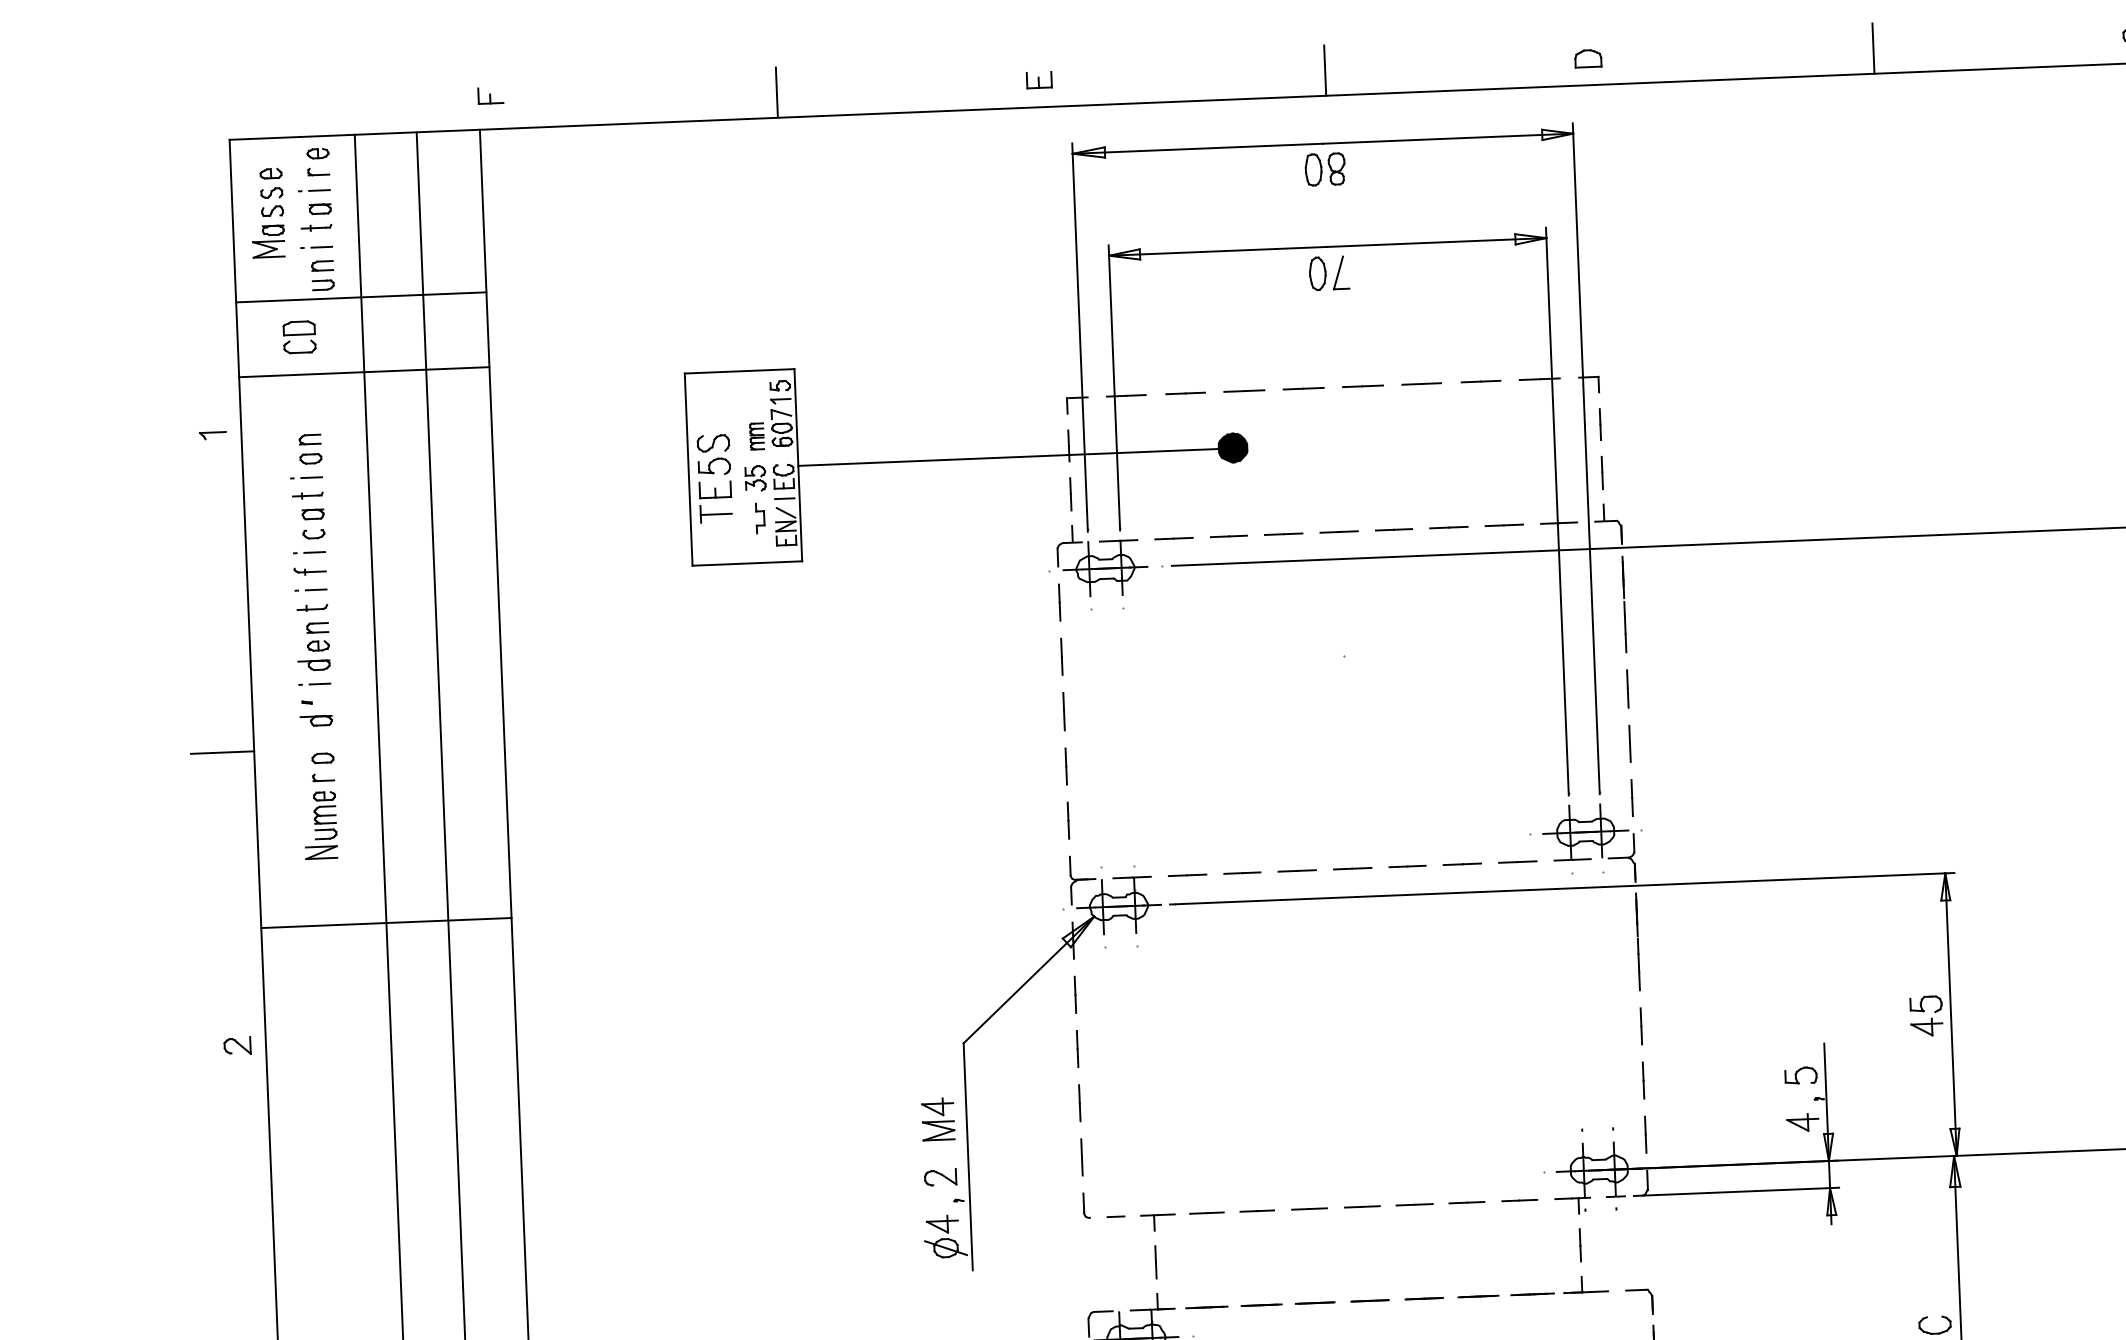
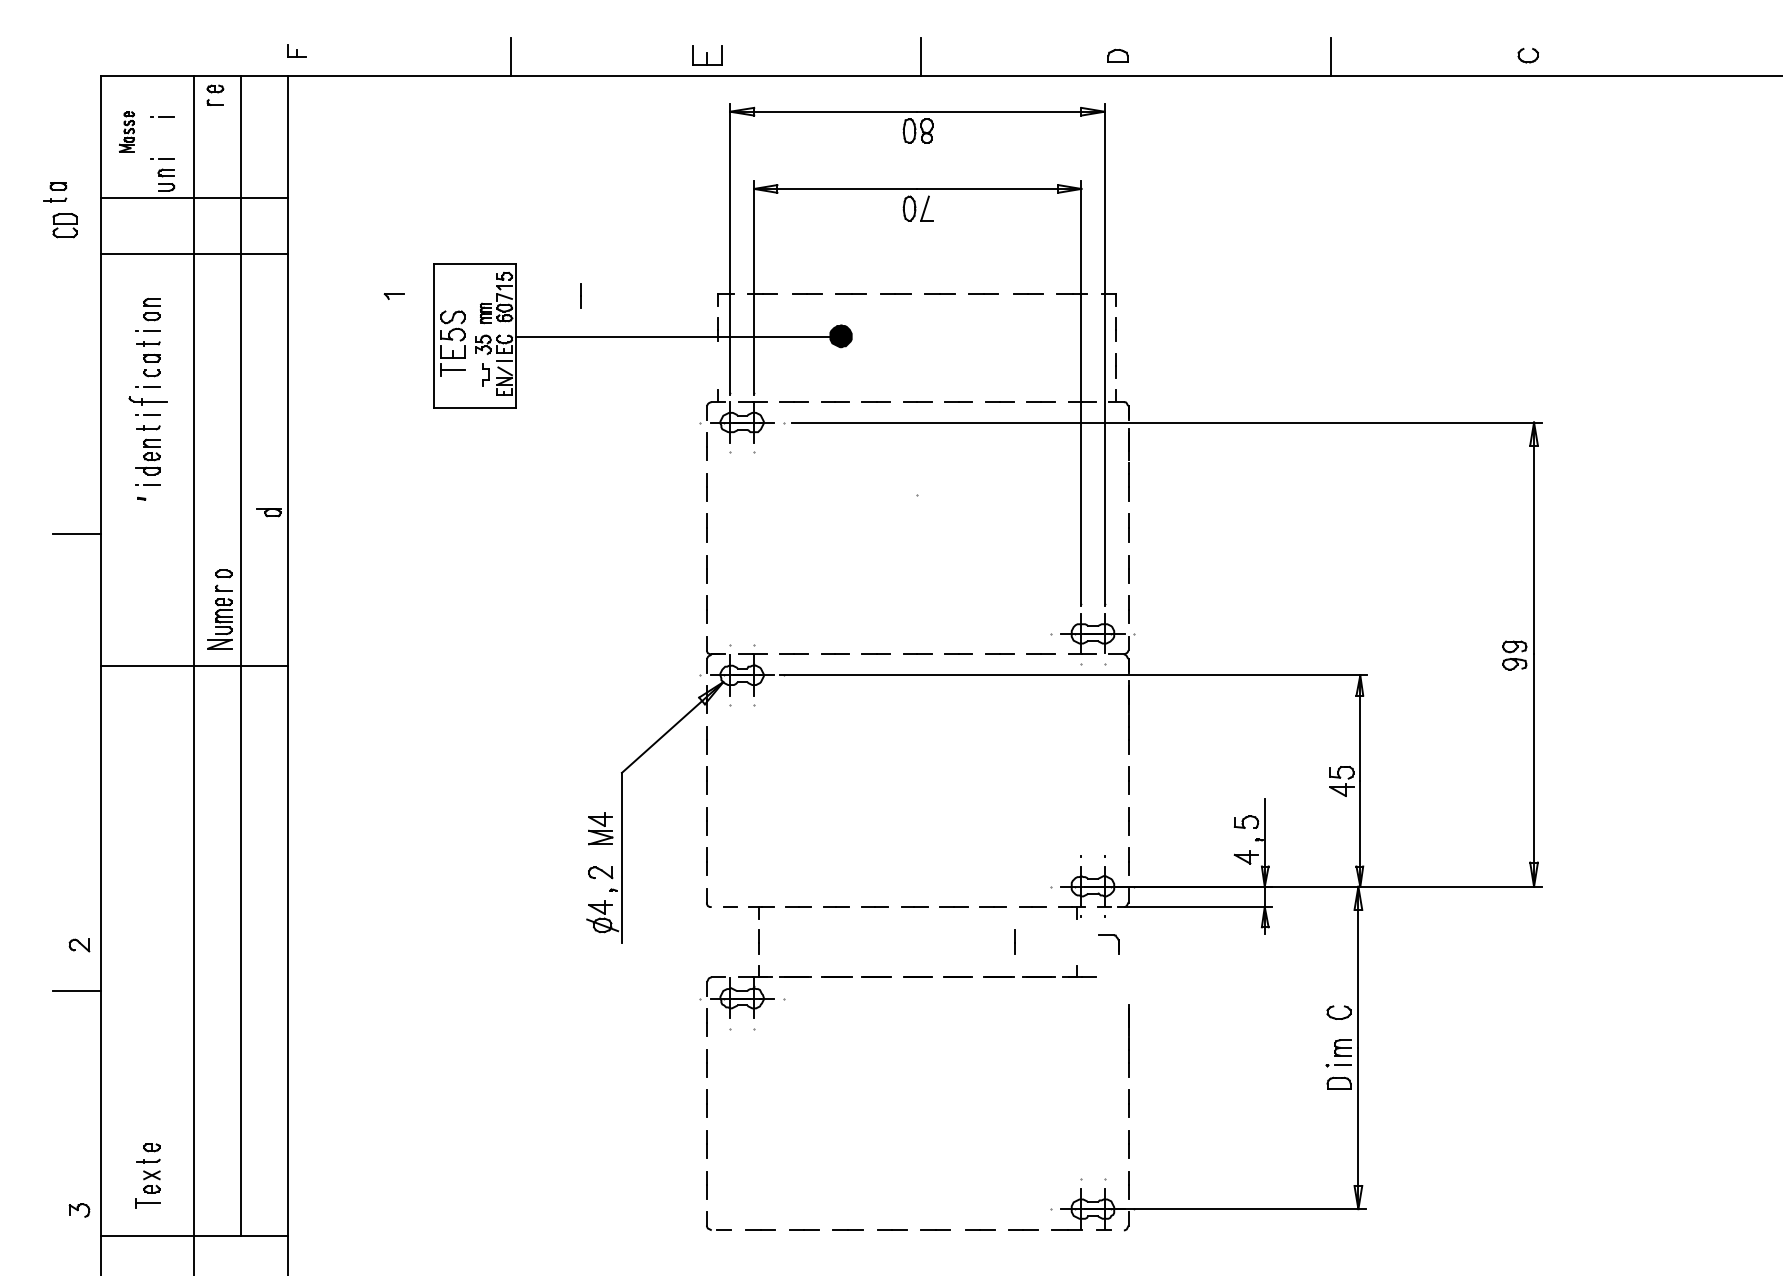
part: (1039, 79) -> (707, 55), size x1.6
part: (318, 161) -> (215, 94), moved
part: (266, 212) -> (126, 131), size x0.6
part: (316, 217) -> (55, 192), moved
part: (298, 337) -> (64, 225), moved
part: (211, 435) -> (393, 296), moved
line: (1069, 493) -> (580, 295), moved
part: (309, 571) -> (147, 400), size x1.6
part: (315, 720) -> (268, 512), moved
part: (318, 806) -> (219, 609), moved
part: (237, 1046) -> (79, 945), moved
line: (1580, 1244) -> (1014, 941), moved
part: (1638, 1290) -> (1108, 935), moved

